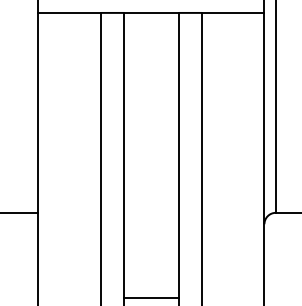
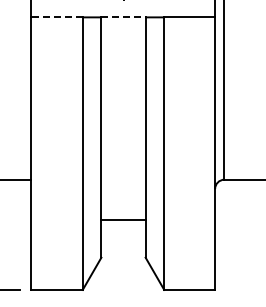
line: (70, 13) -> (57, 17), solid -> dashed
line: (152, 13) -> (124, 17), solid -> dashed
line: (151, 297) -> (123, 219), moved

